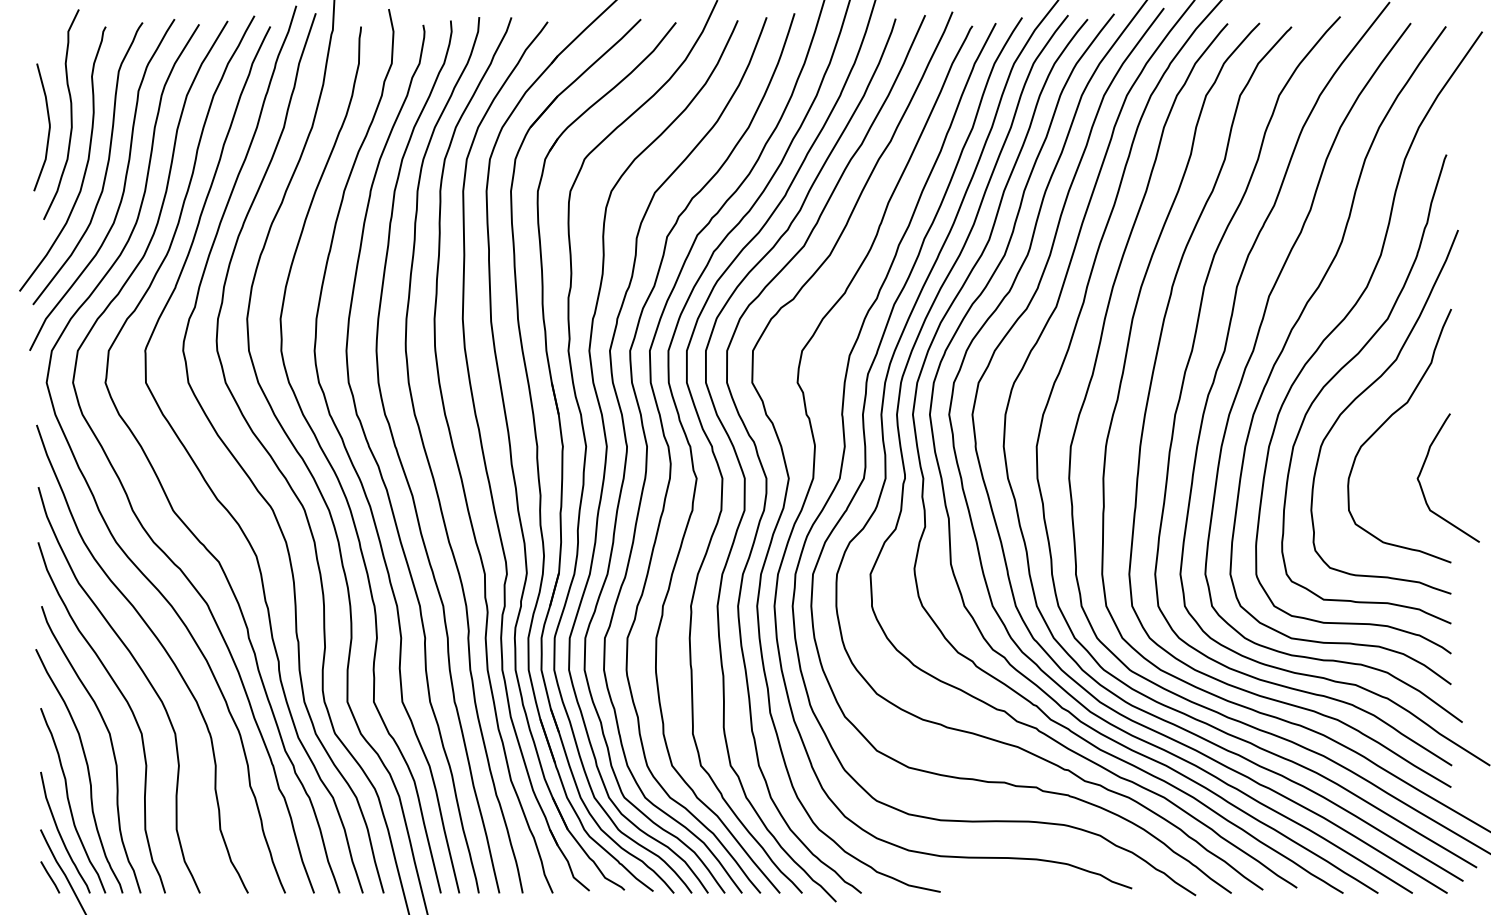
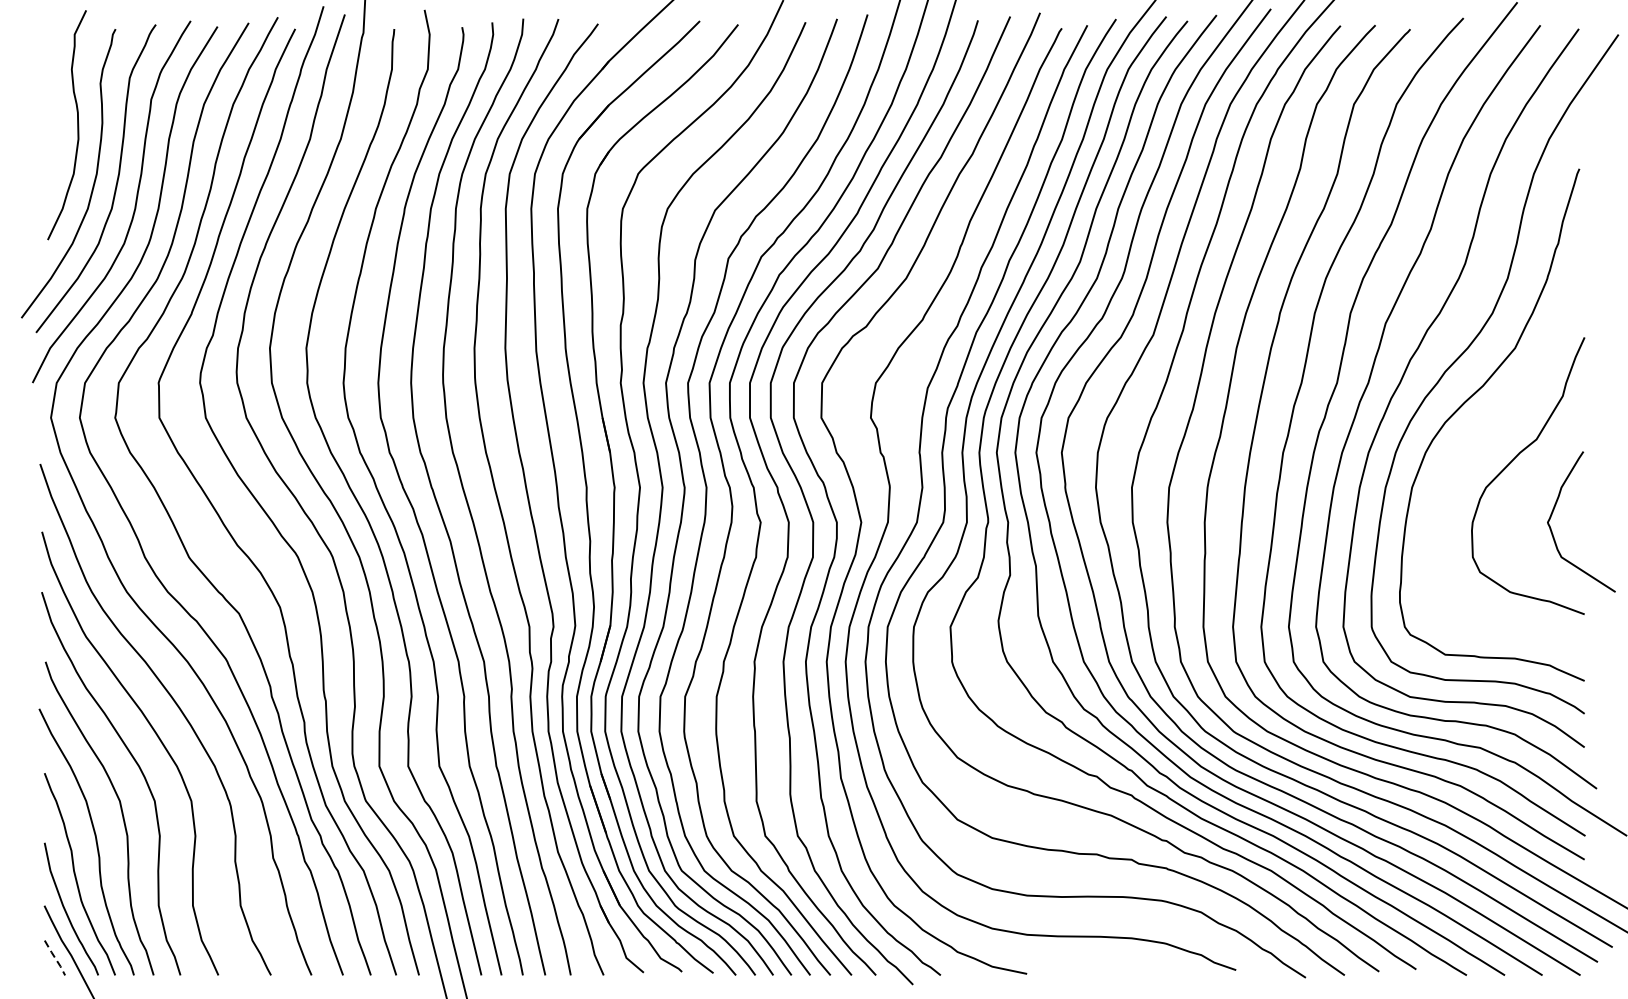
curve: (48, 128) -> (53, 140), removed
curve: (1365, 391) -> (1490, 427), removed
line: (50, 877) -> (55, 958), solid -> dashed

